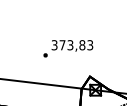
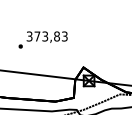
text: (67, 48) -> (42, 39), moved

